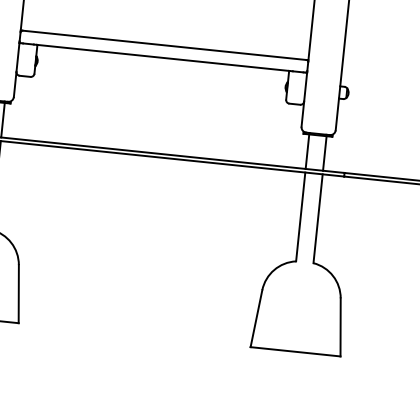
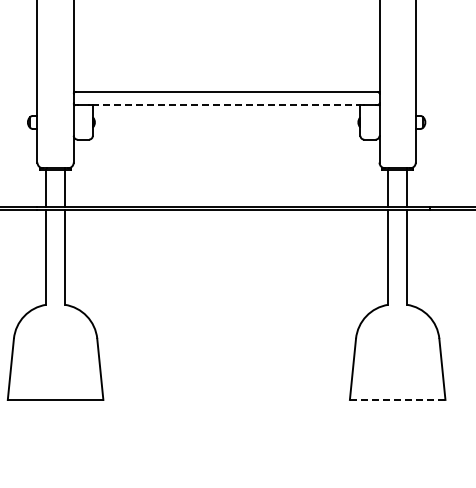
line: (164, 58) -> (227, 105), solid -> dashed
line: (295, 351) -> (397, 399), solid -> dashed

